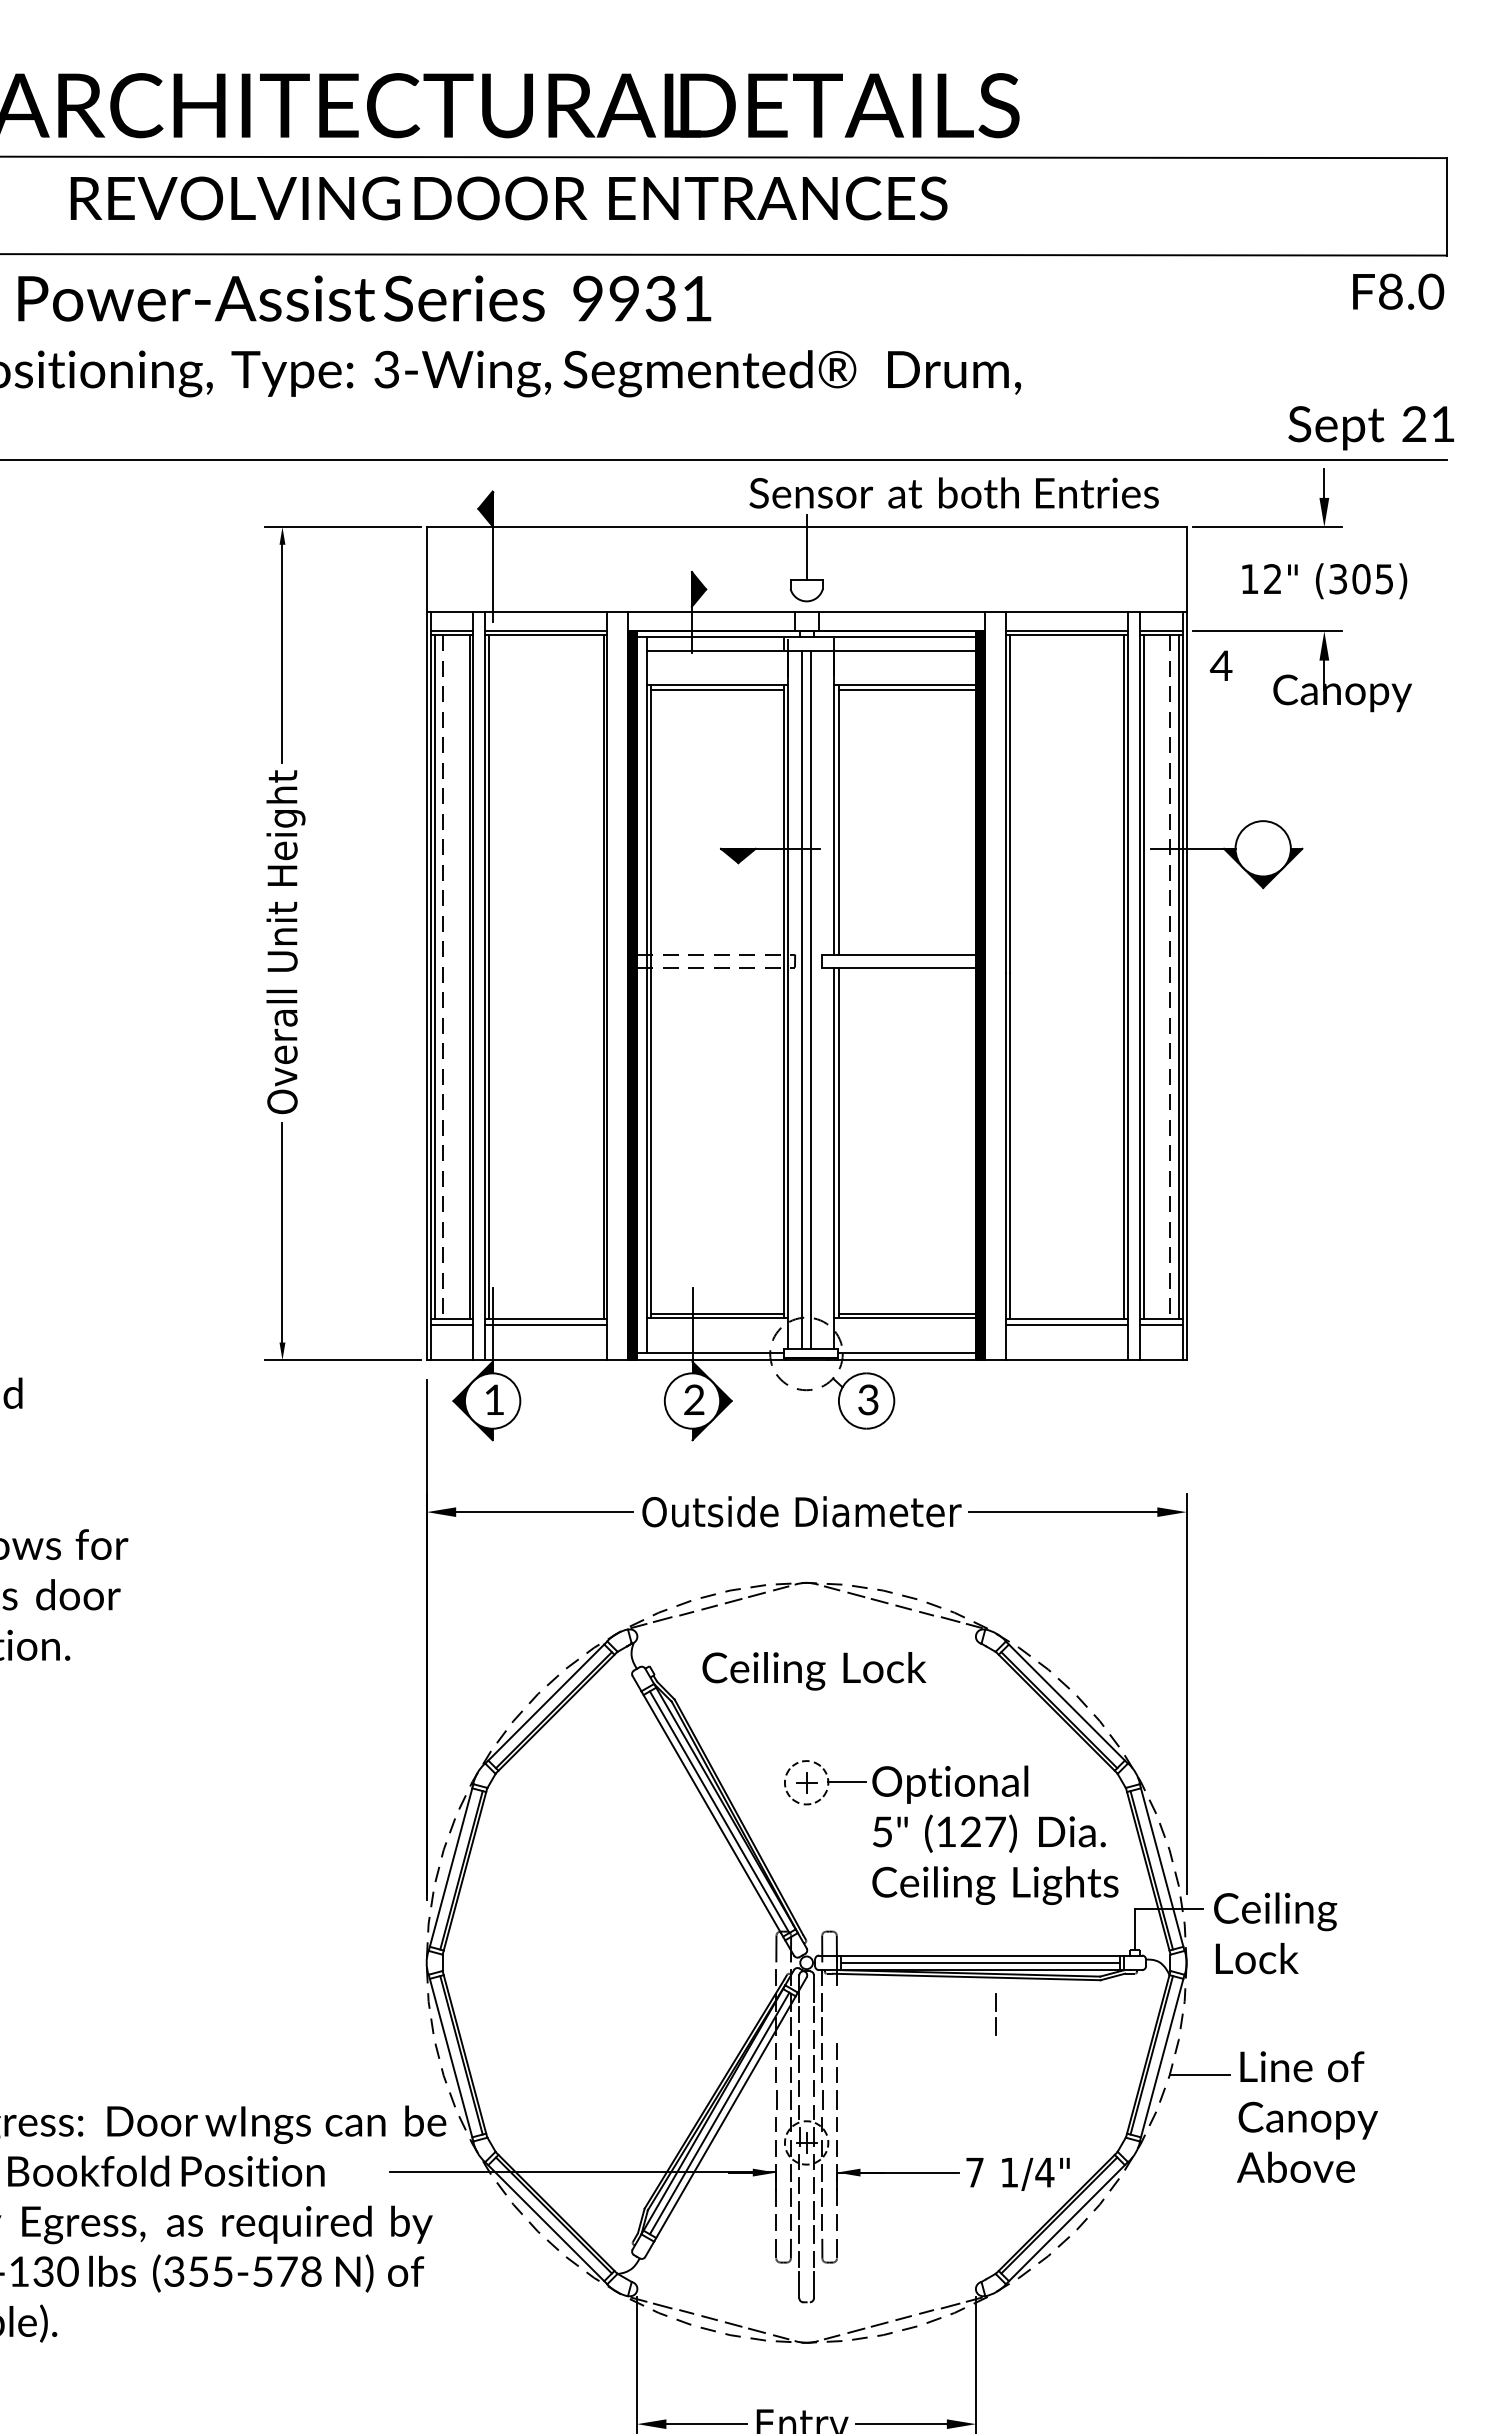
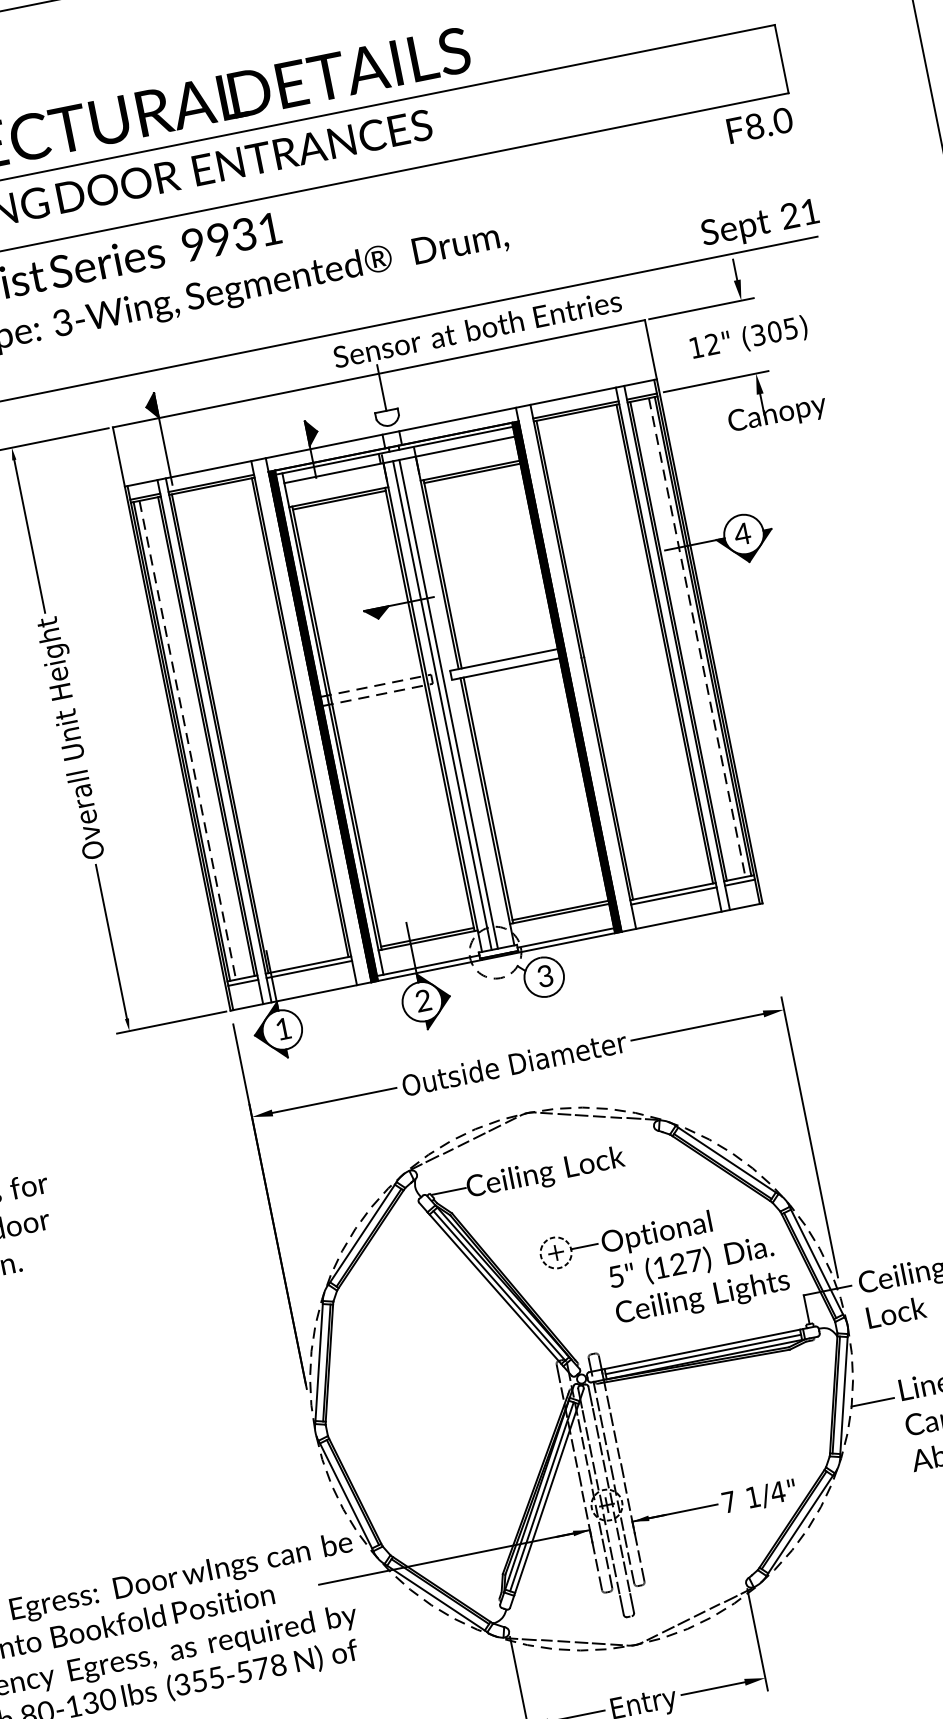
text: (1220, 665) -> (741, 533), moved
line: (676, 1668) -> (448, 1191), added
line: (995, 2011) -> (609, 1408), moved

